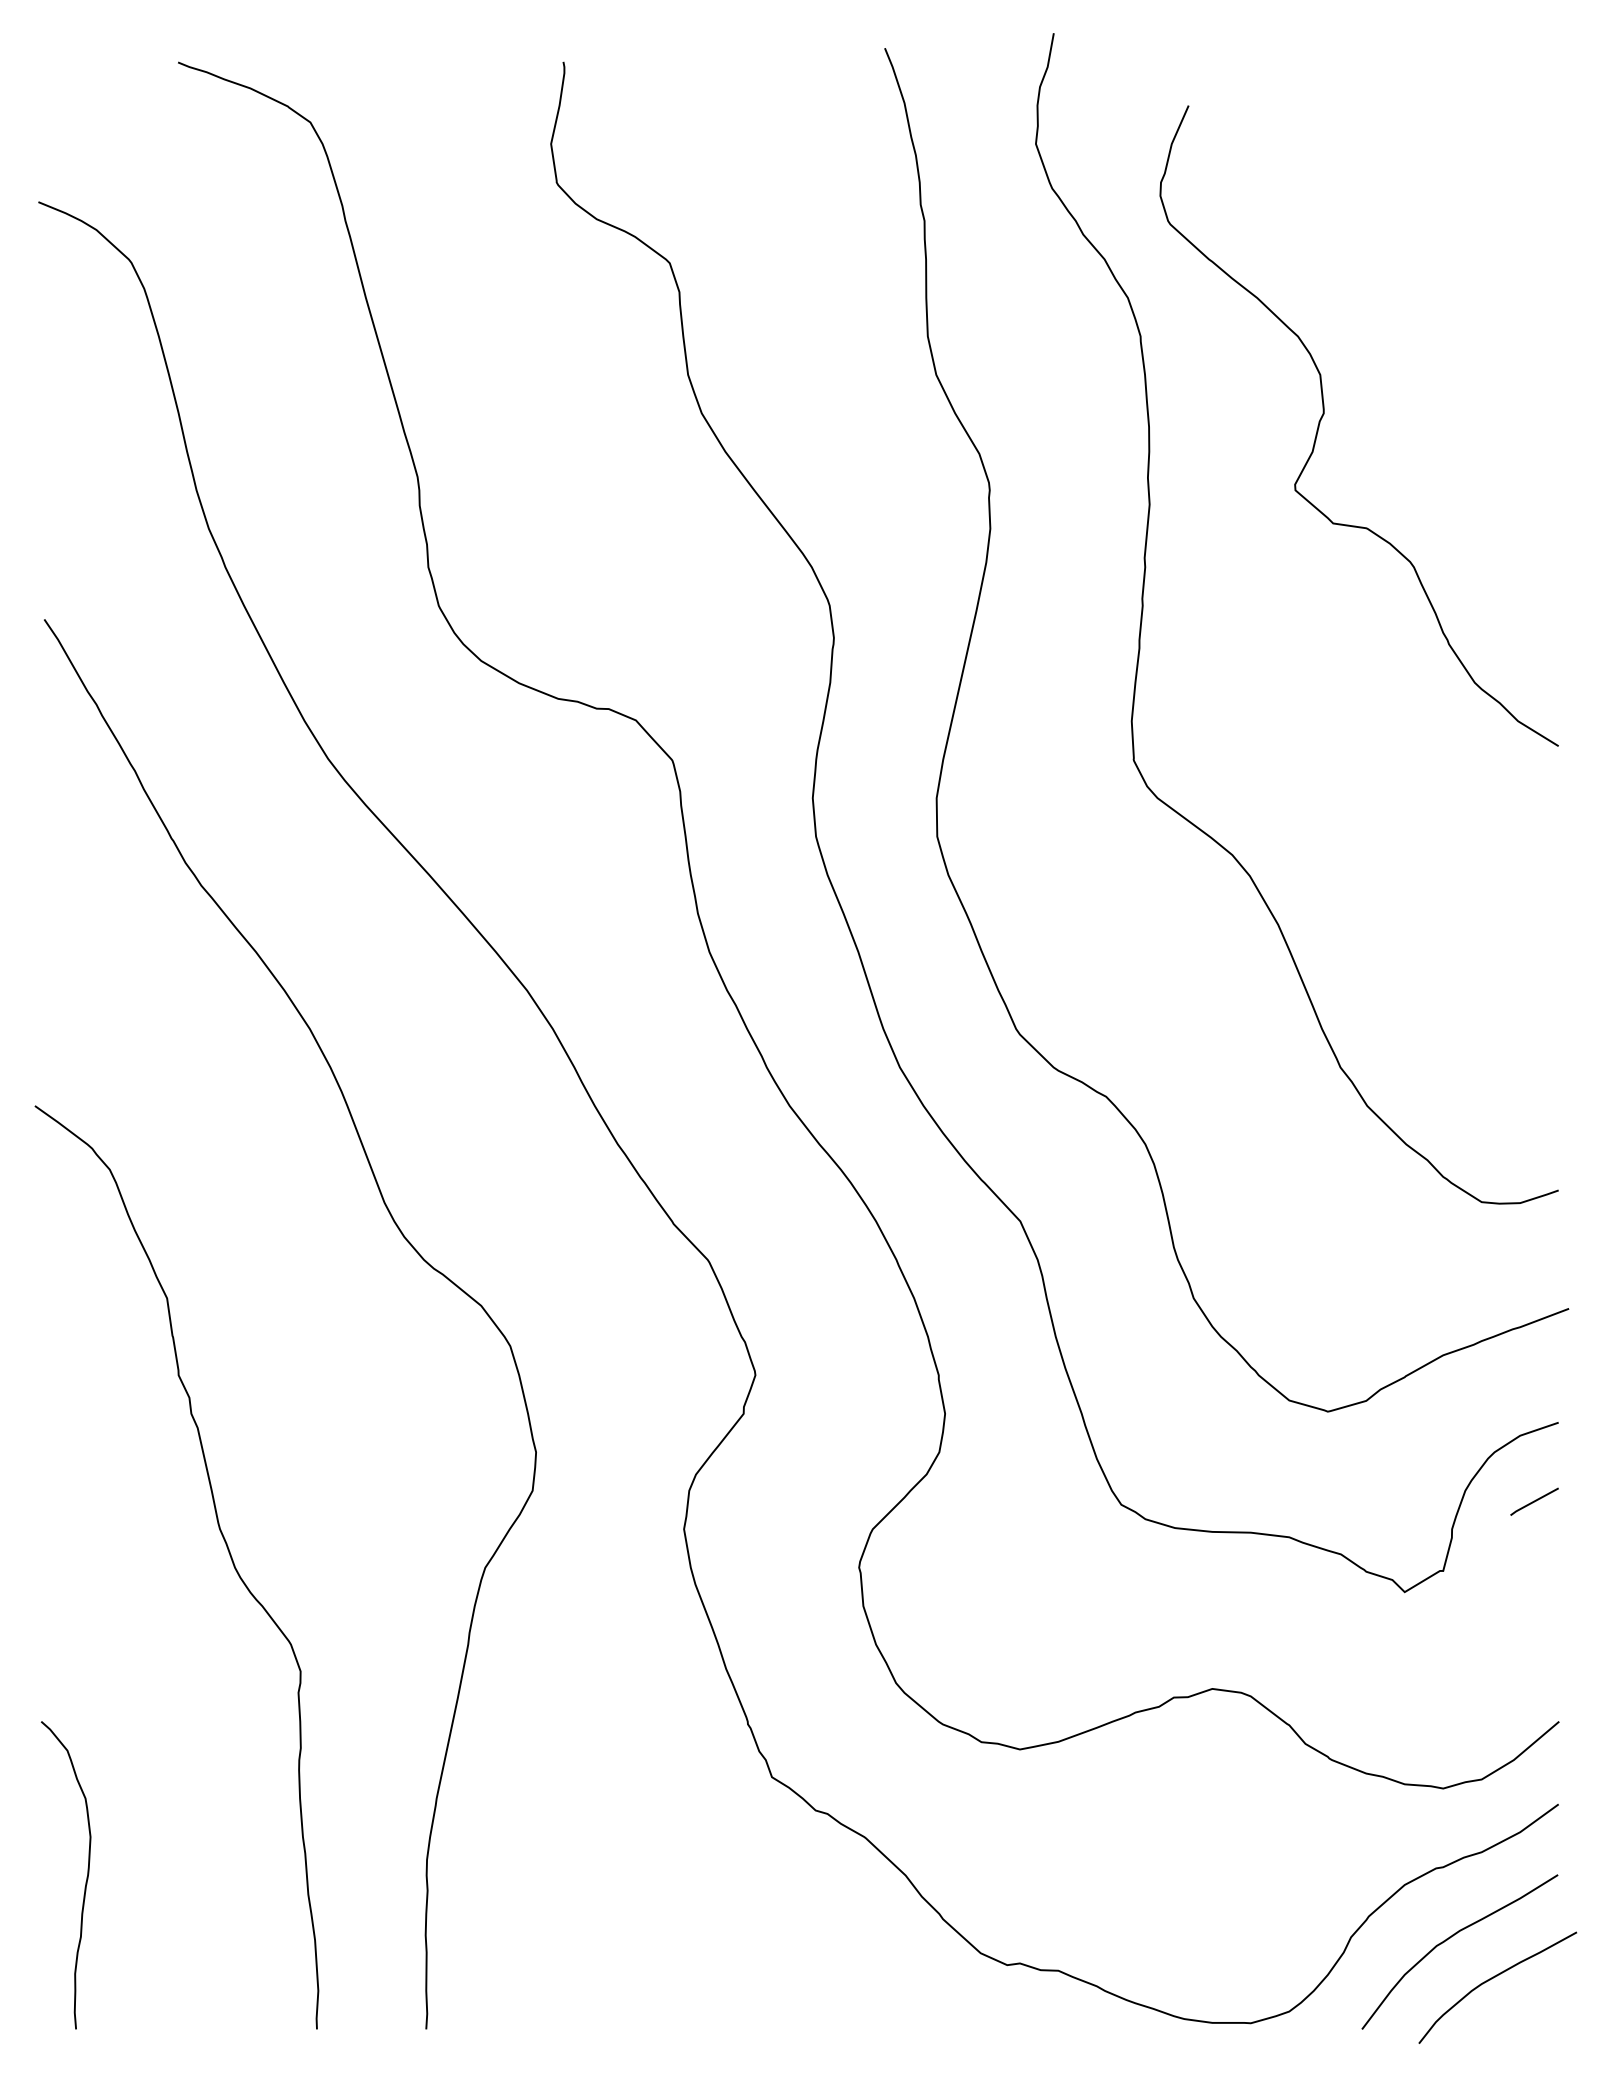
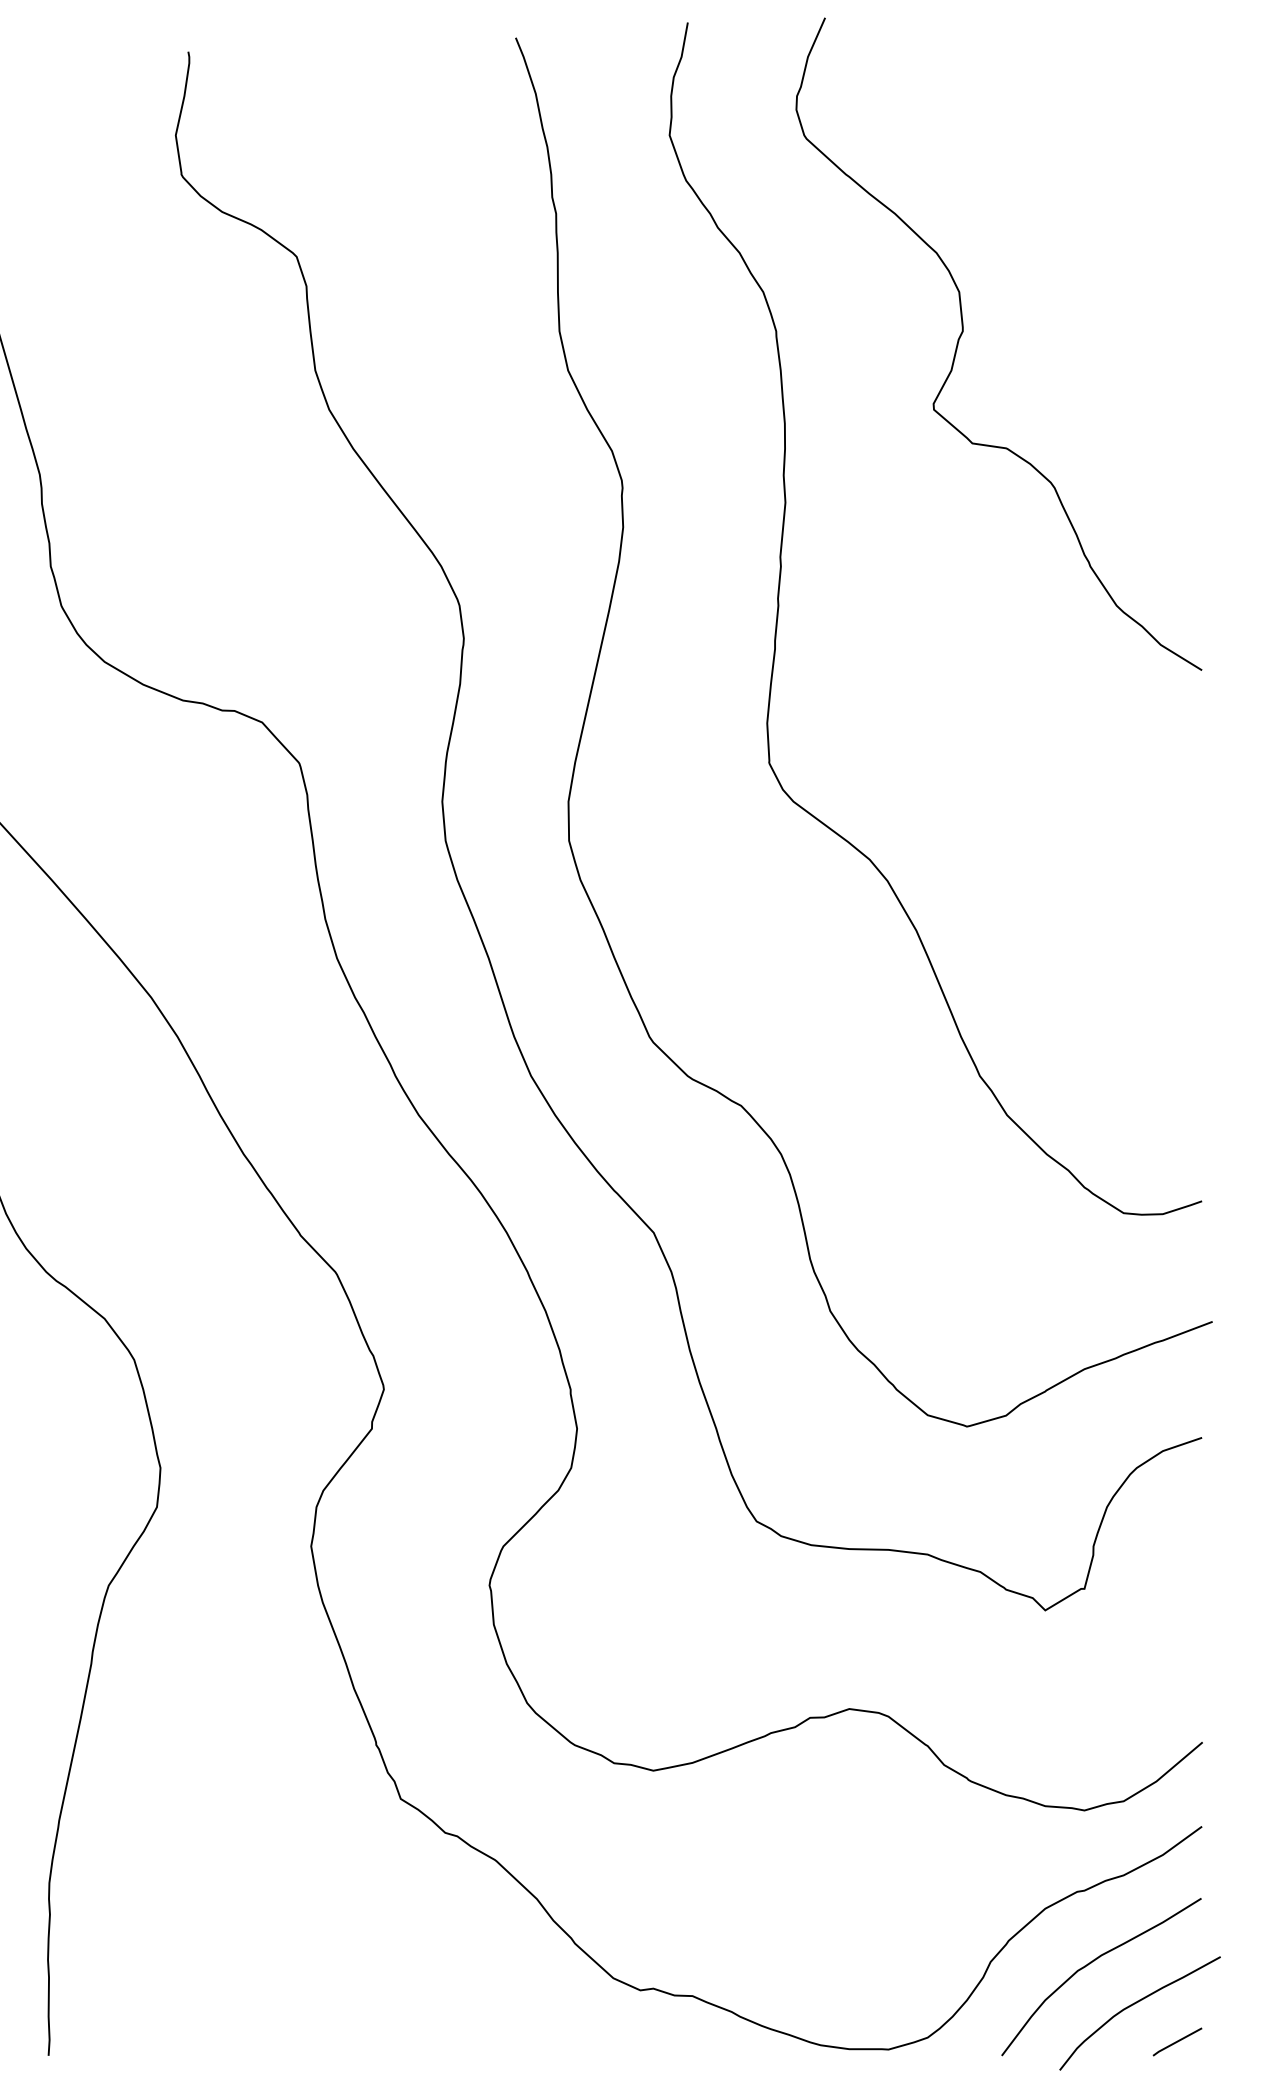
curve: (1324, 414) -> (963, 332), moved
line: (1534, 1501) -> (1177, 2041), moved

